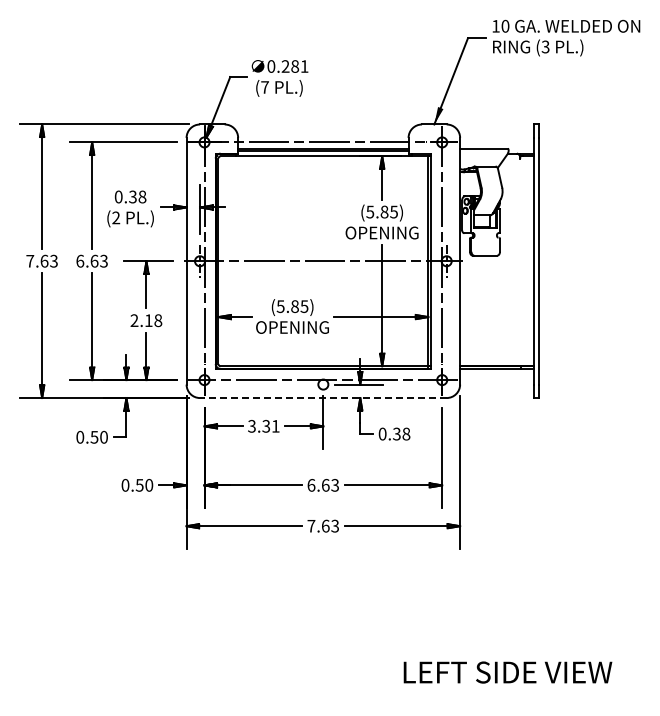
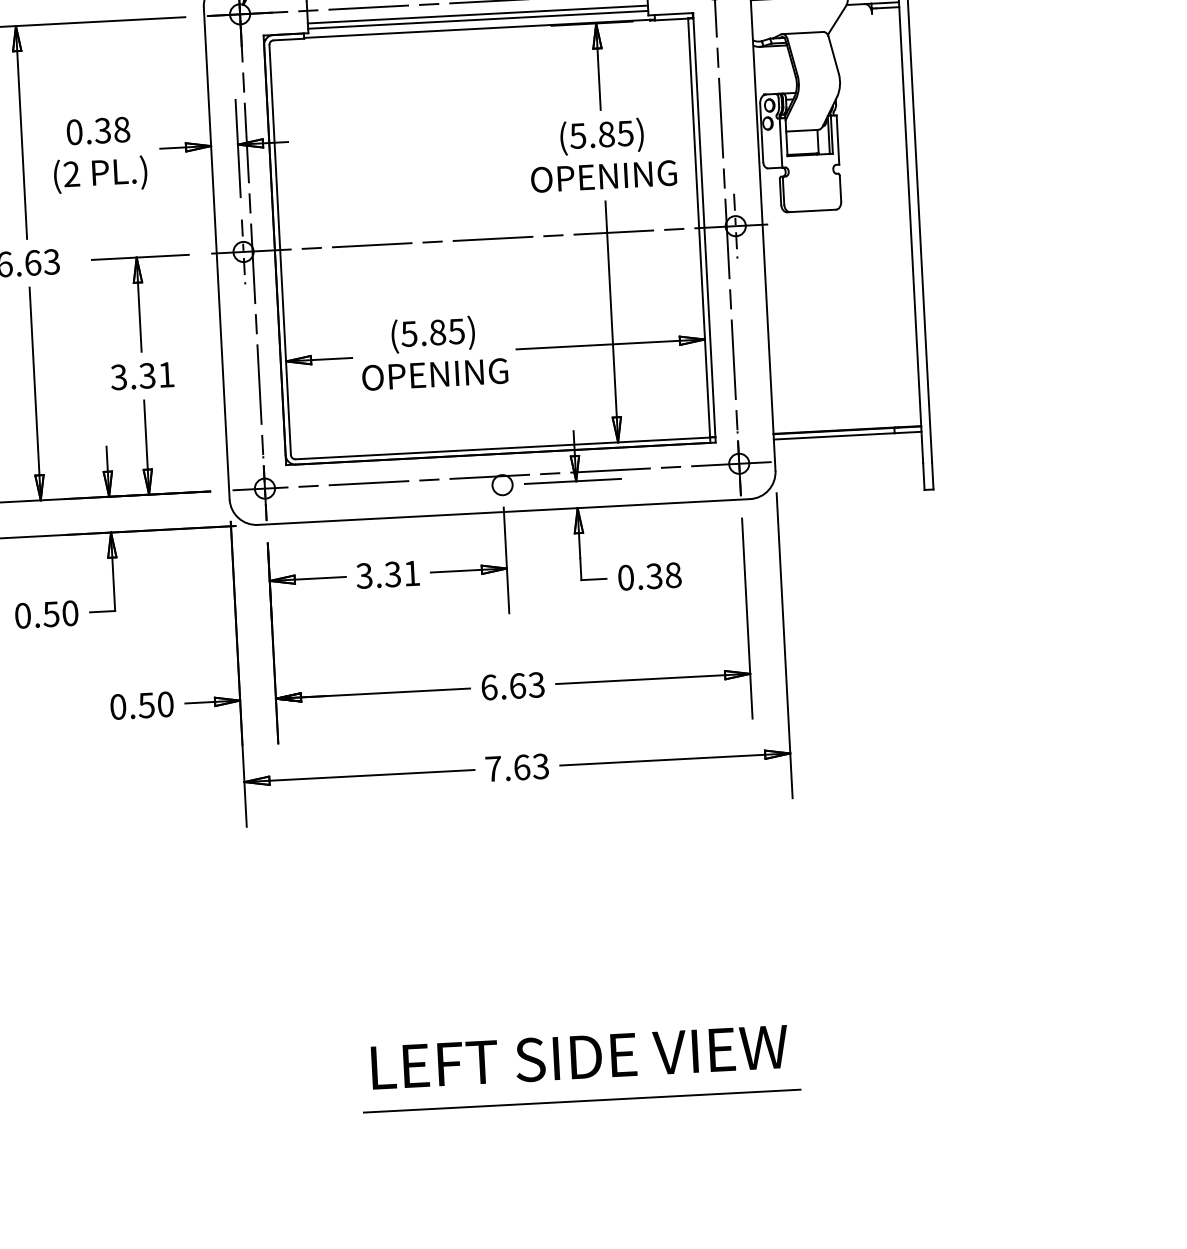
text: (146, 320) -> (142, 375), 2.18 -> 3.31
line: (322, 398) -> (502, 513), dashed -> solid
text: (507, 672) -> (578, 1057), moved
line: (346, 694) -> (581, 1101), added

